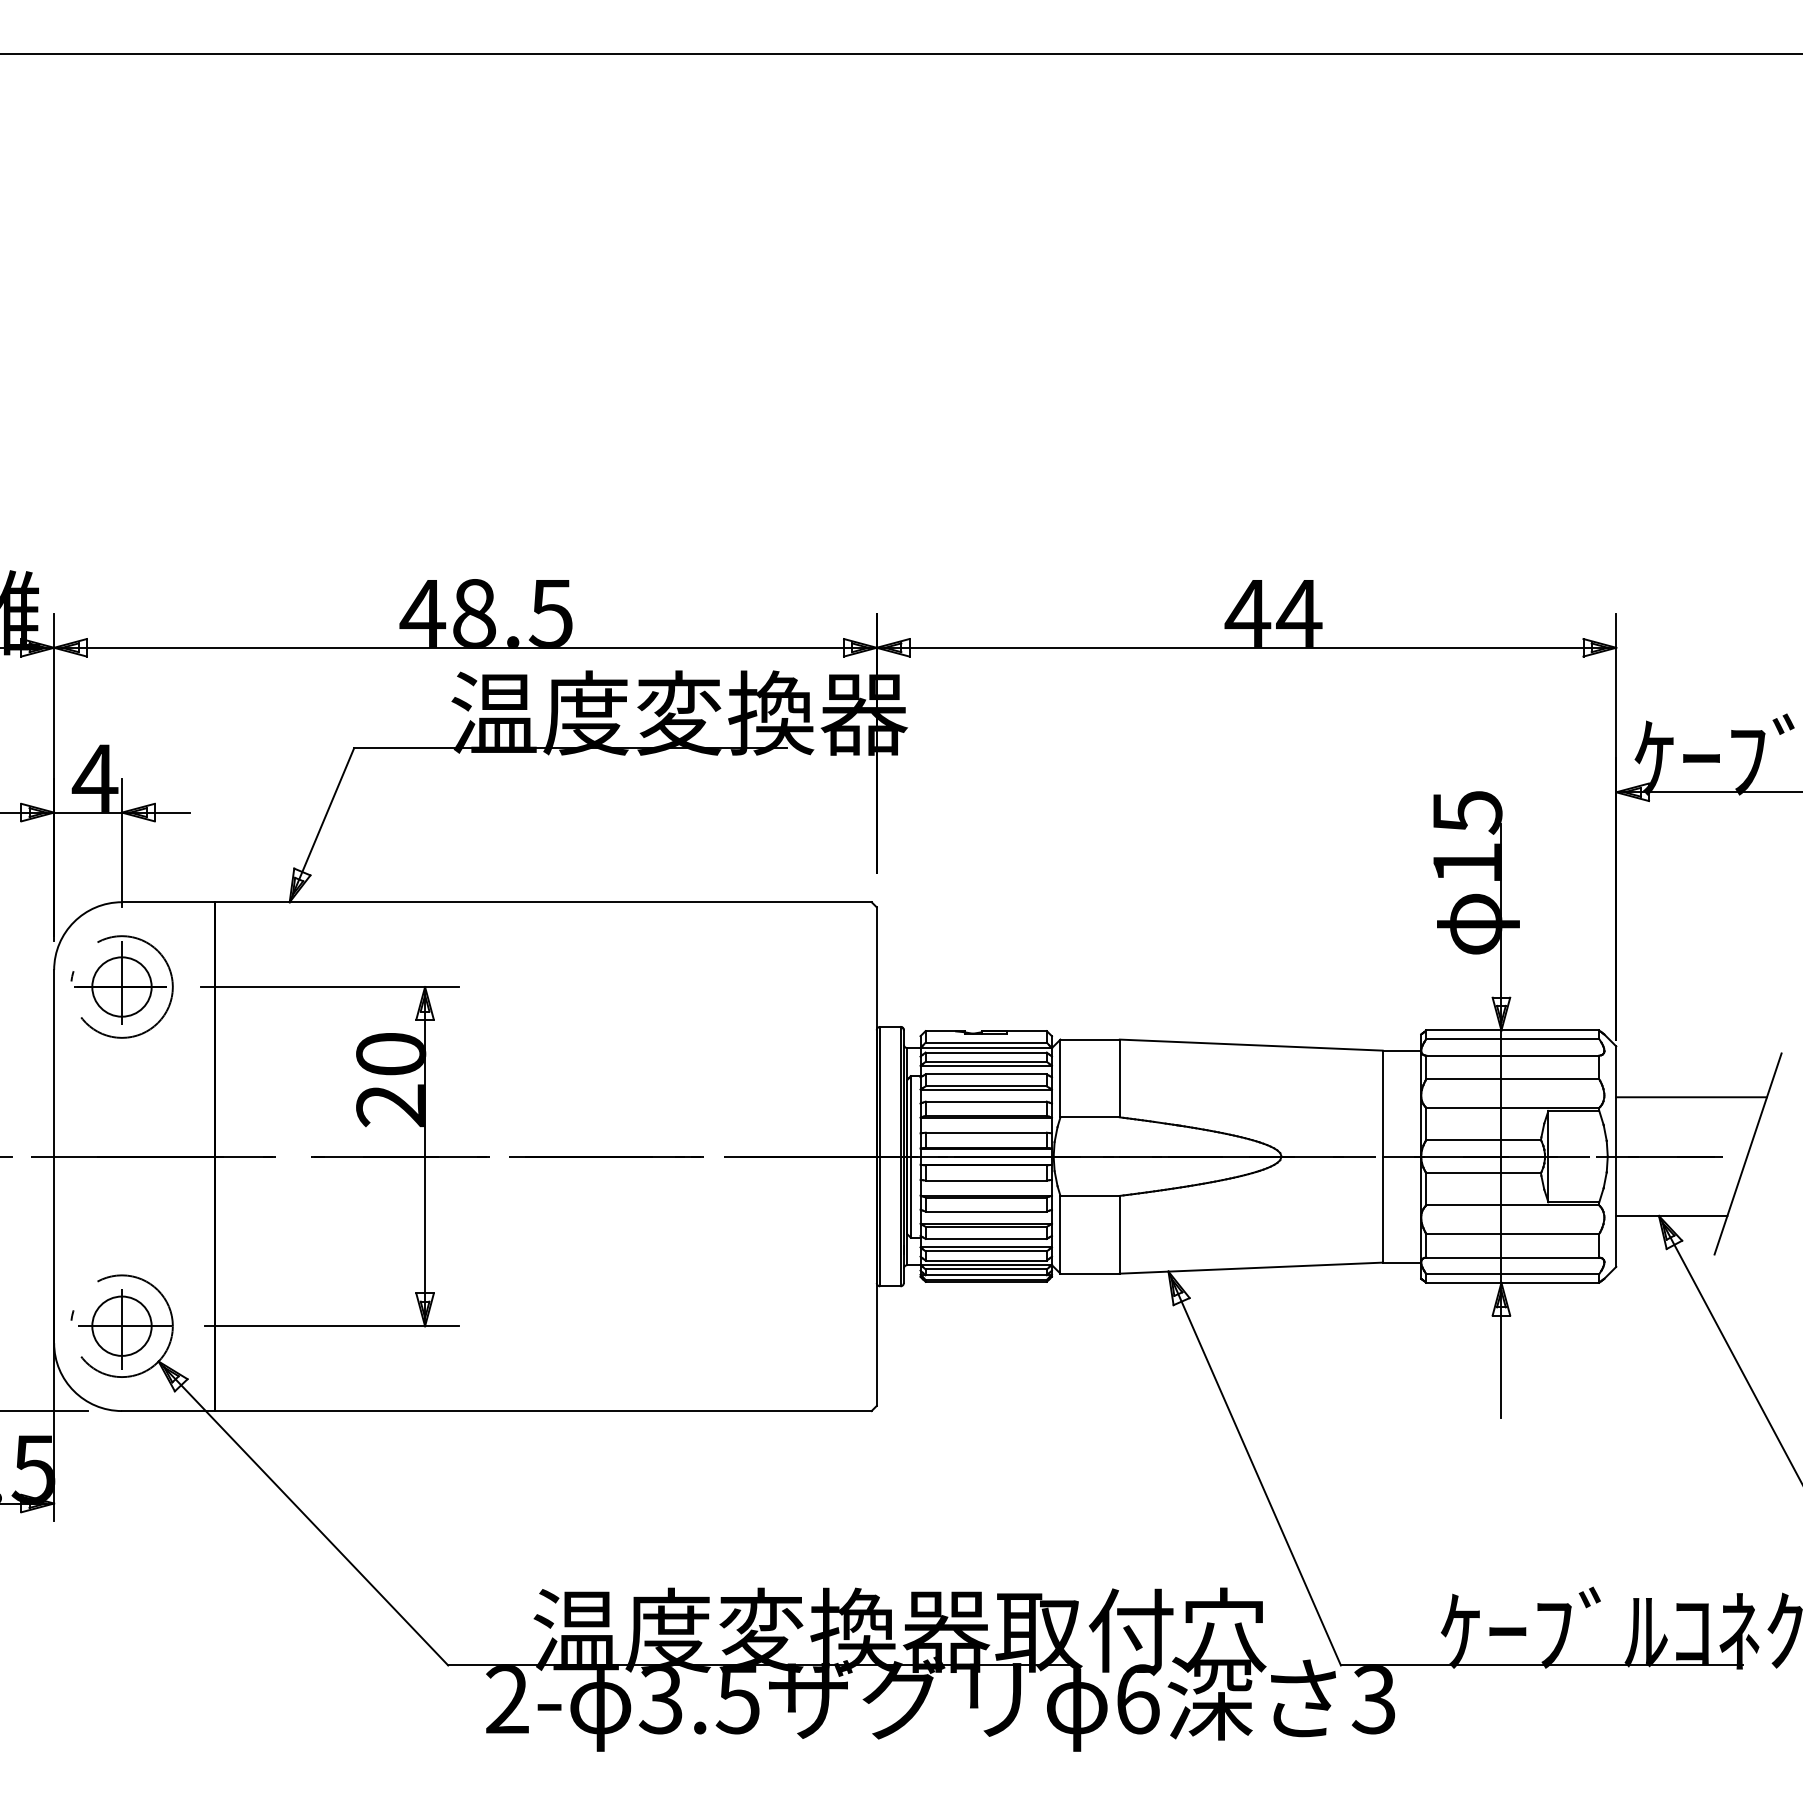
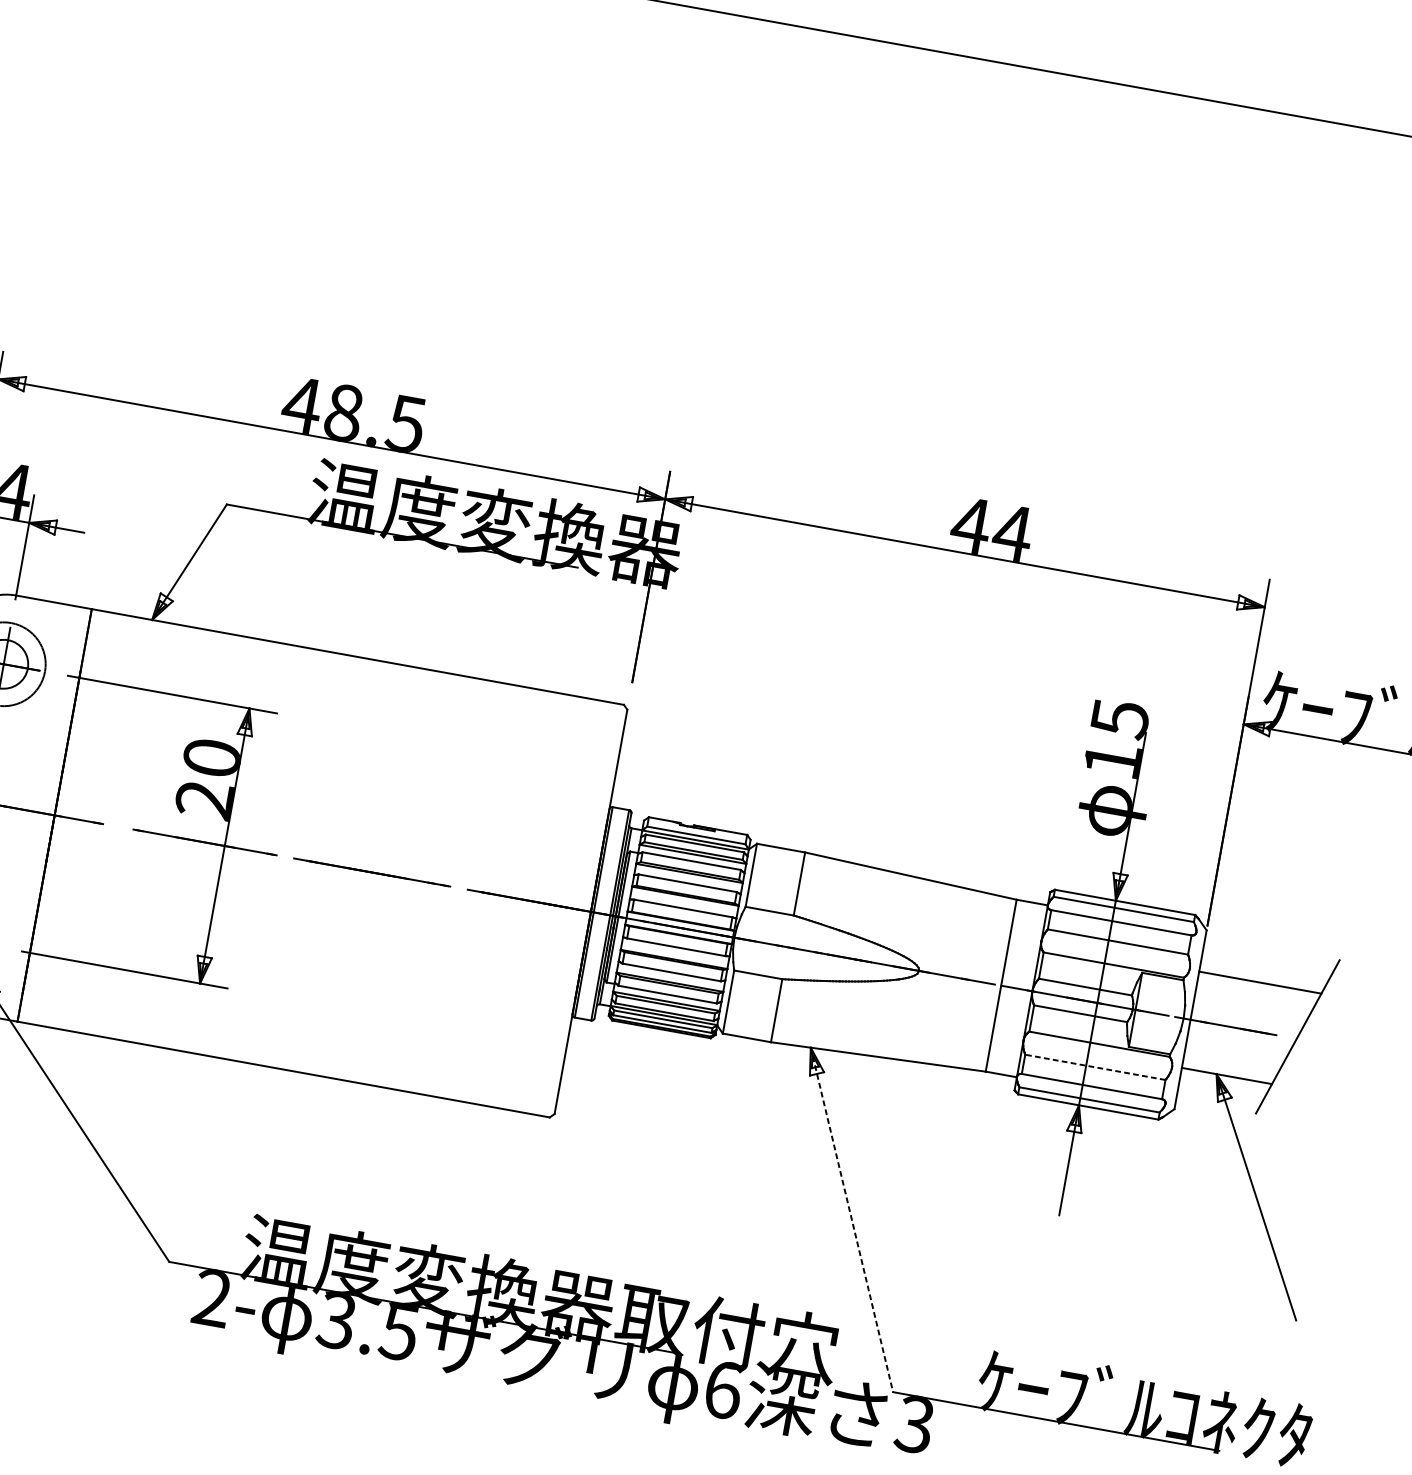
line: (1512, 1233) -> (1095, 1066), solid -> dashed
line: (1254, 1468) -> (851, 1219), solid -> dashed

